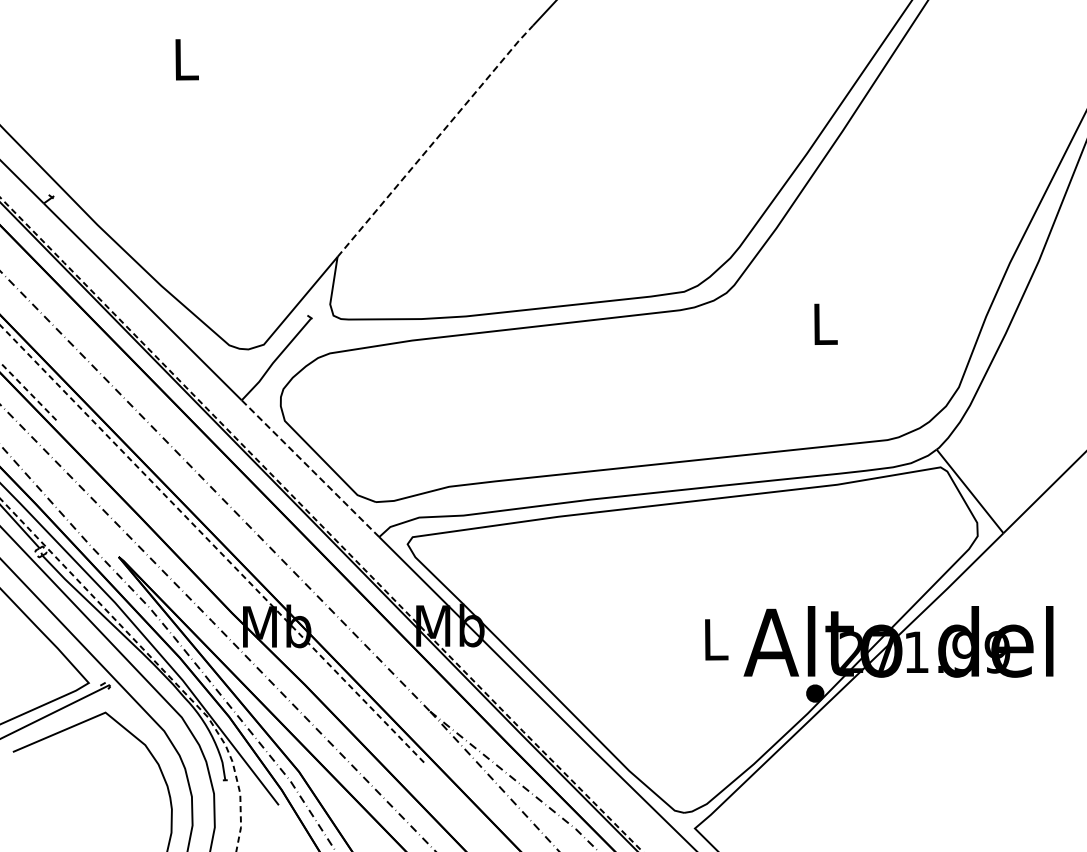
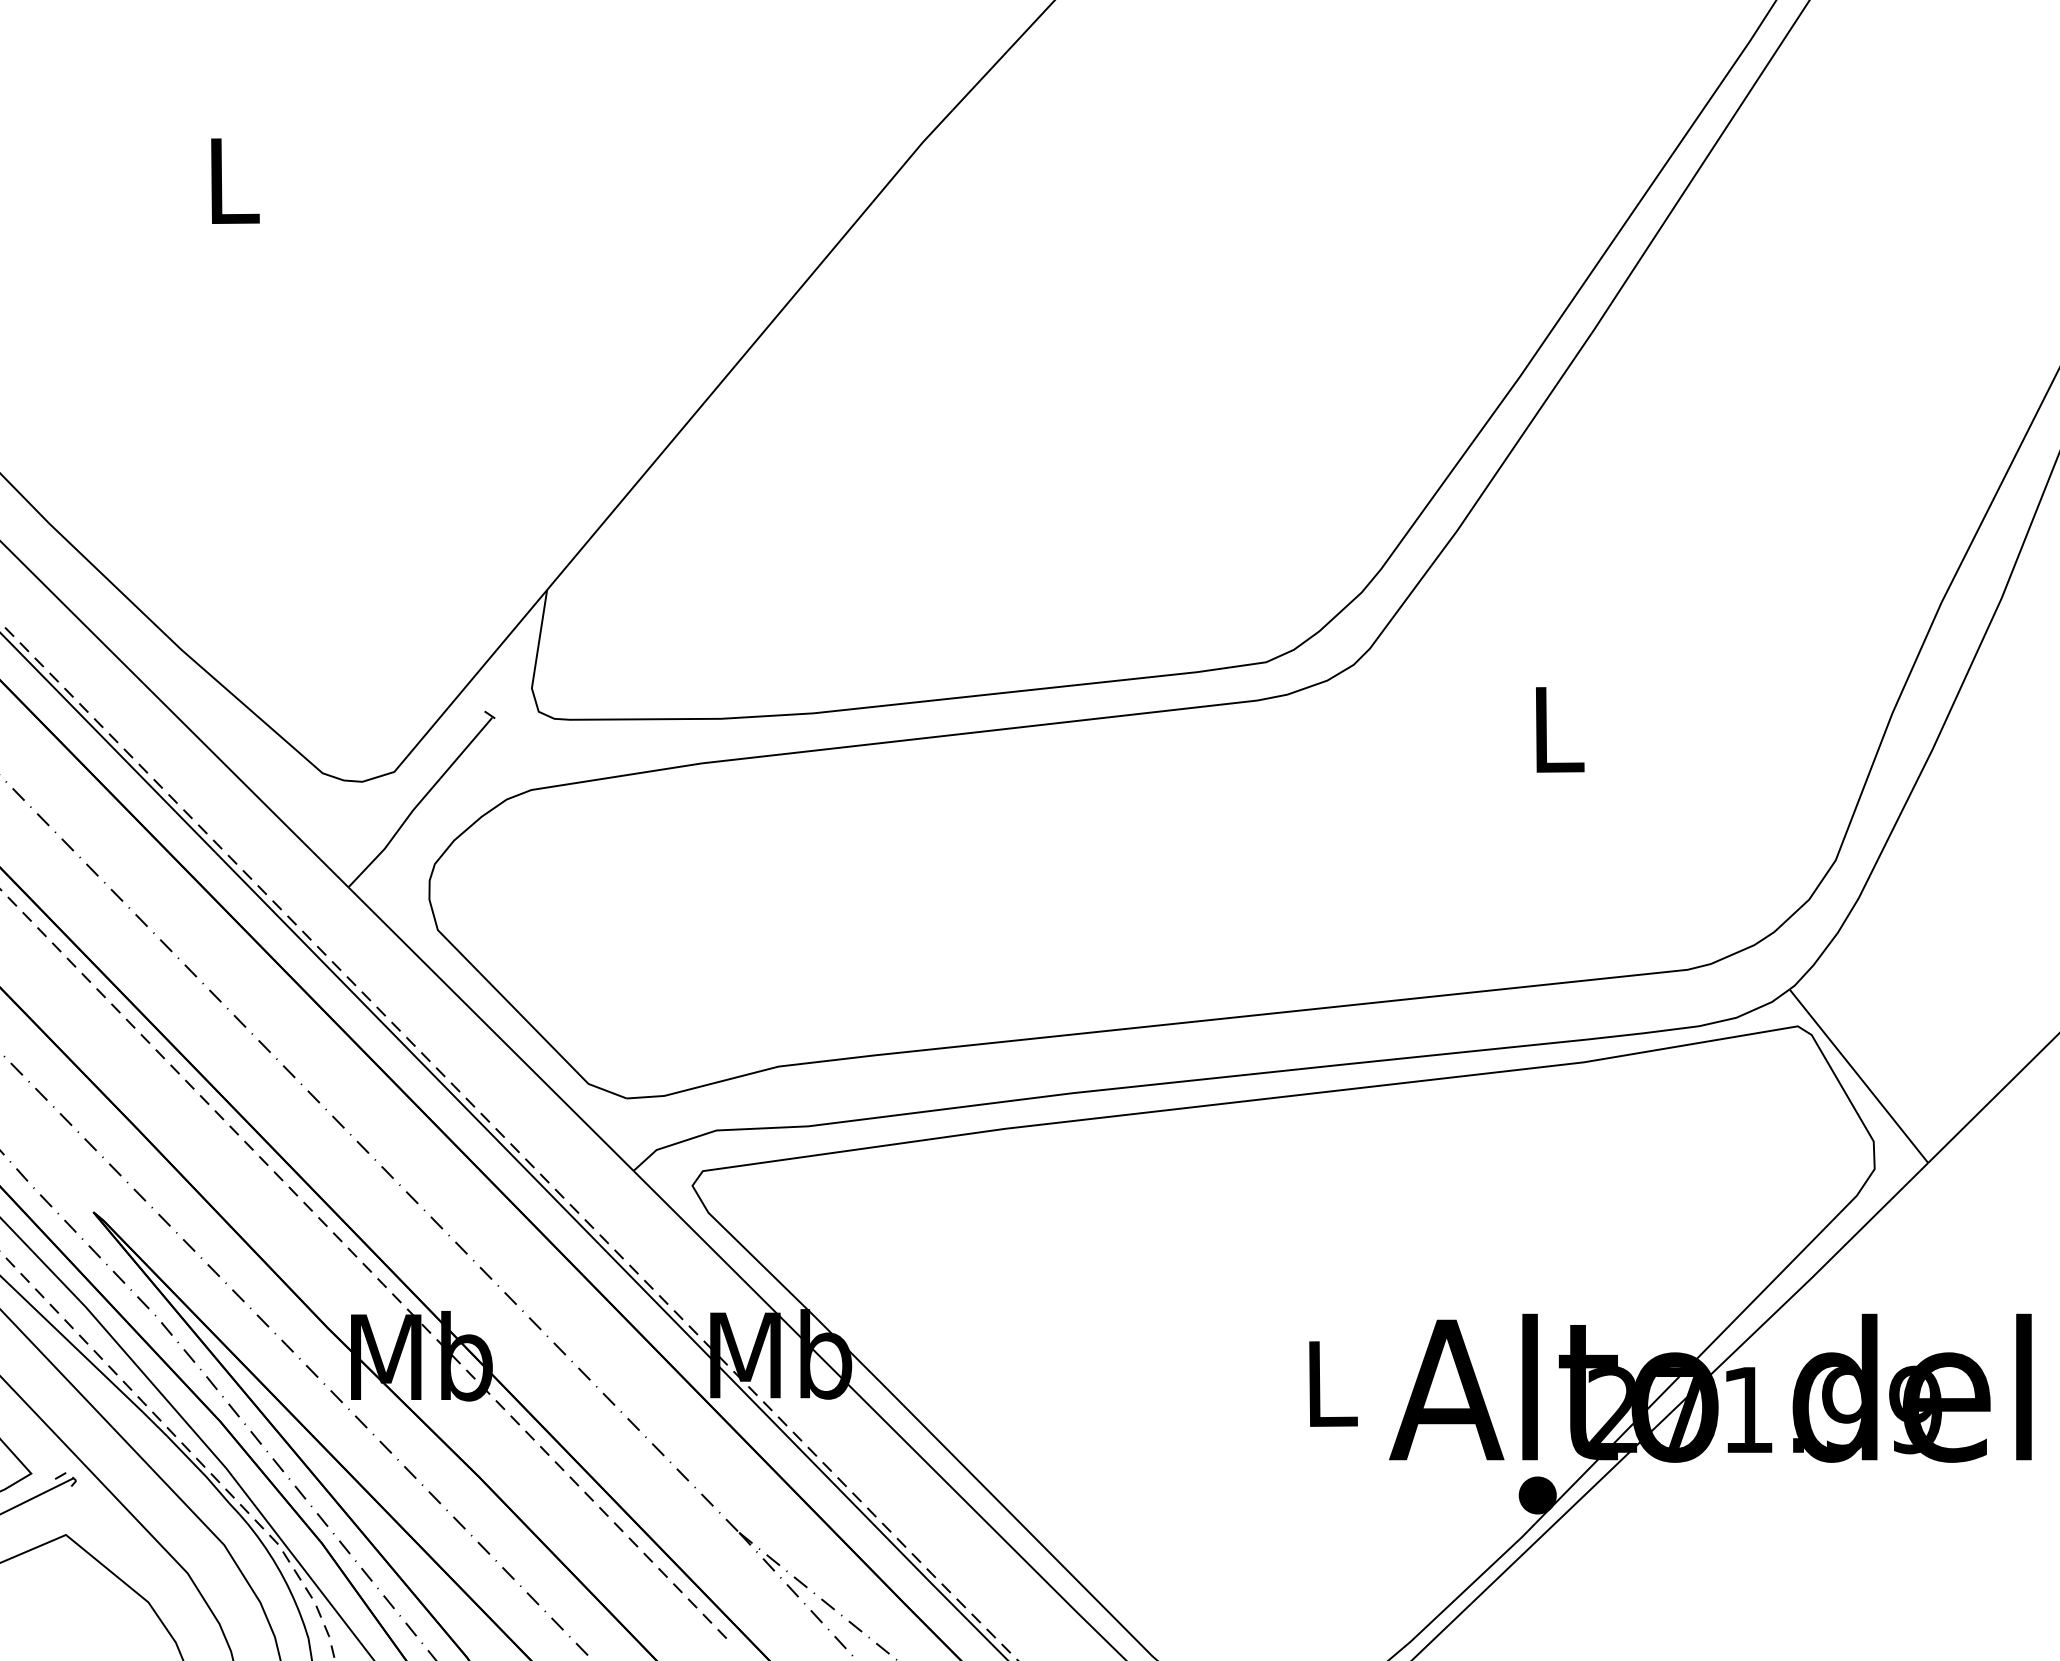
line: (435, 139) -> (750, 346), dashed -> solid
line: (310, 468) -> (490, 1028), dashed -> solid

